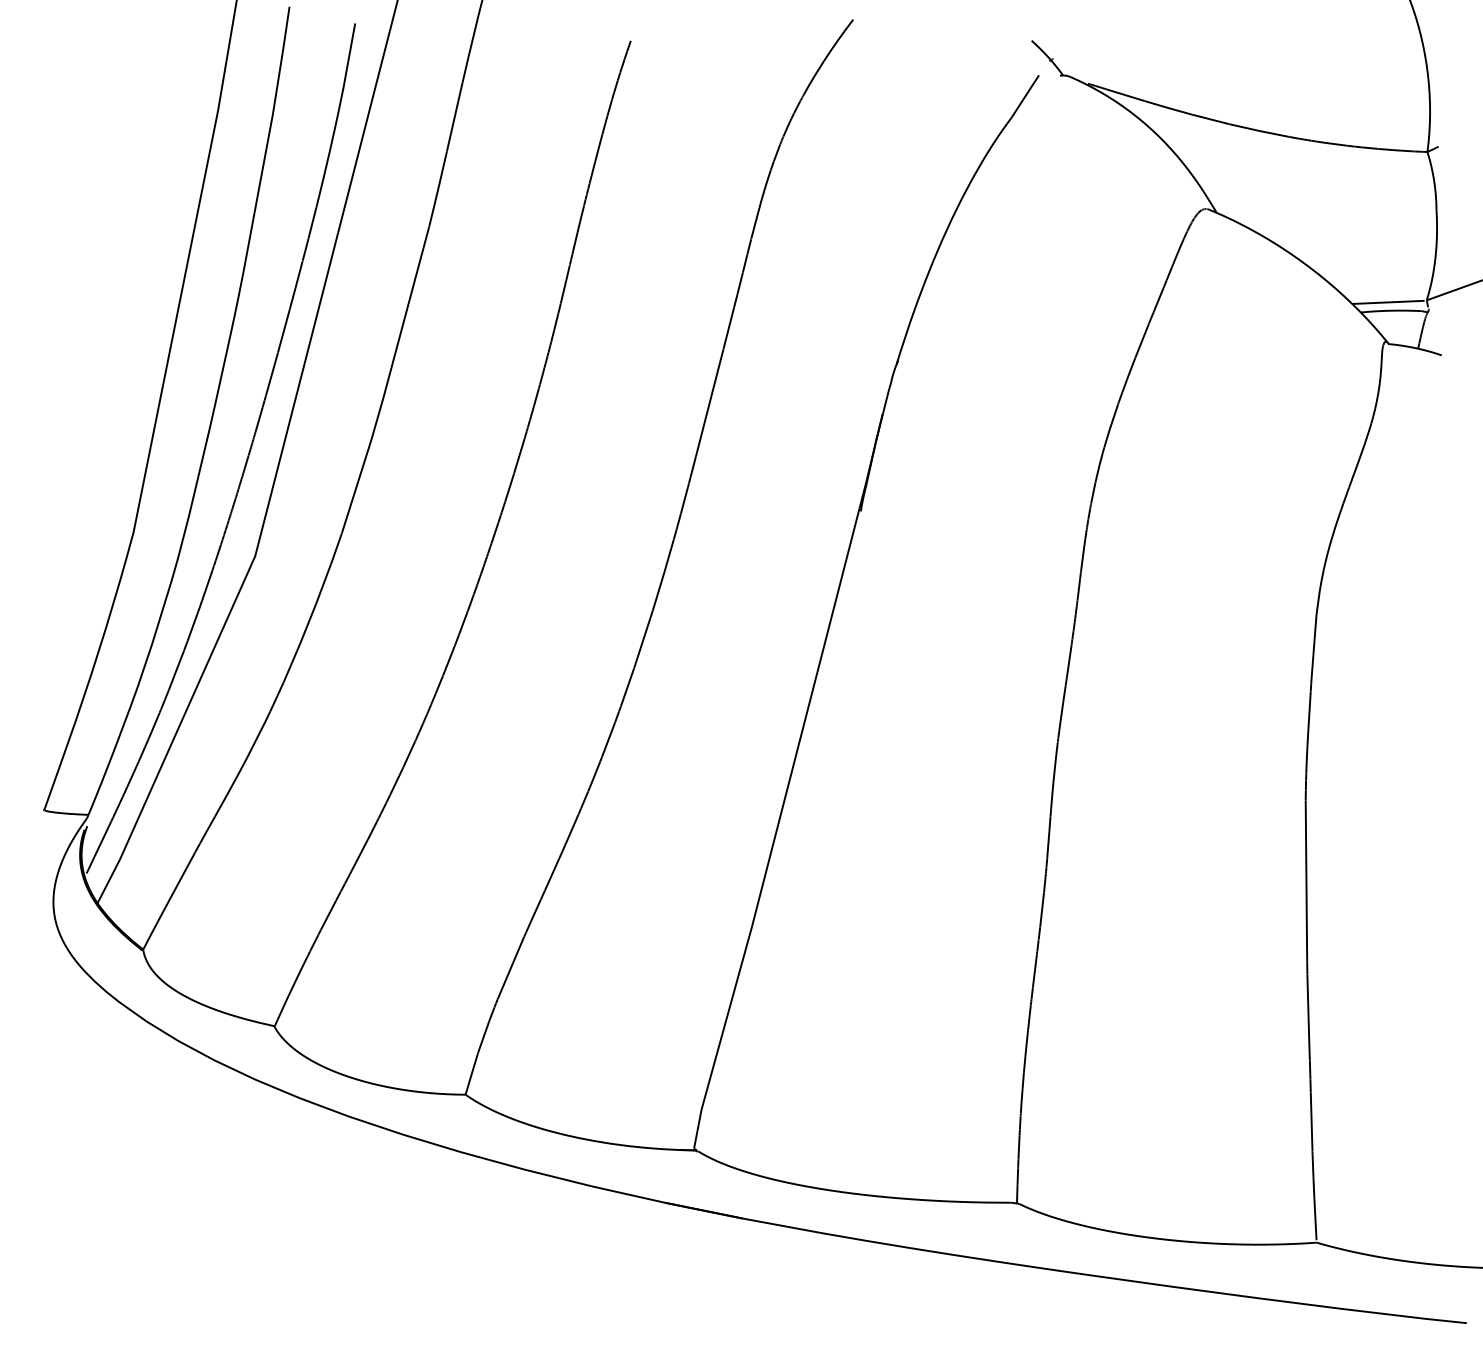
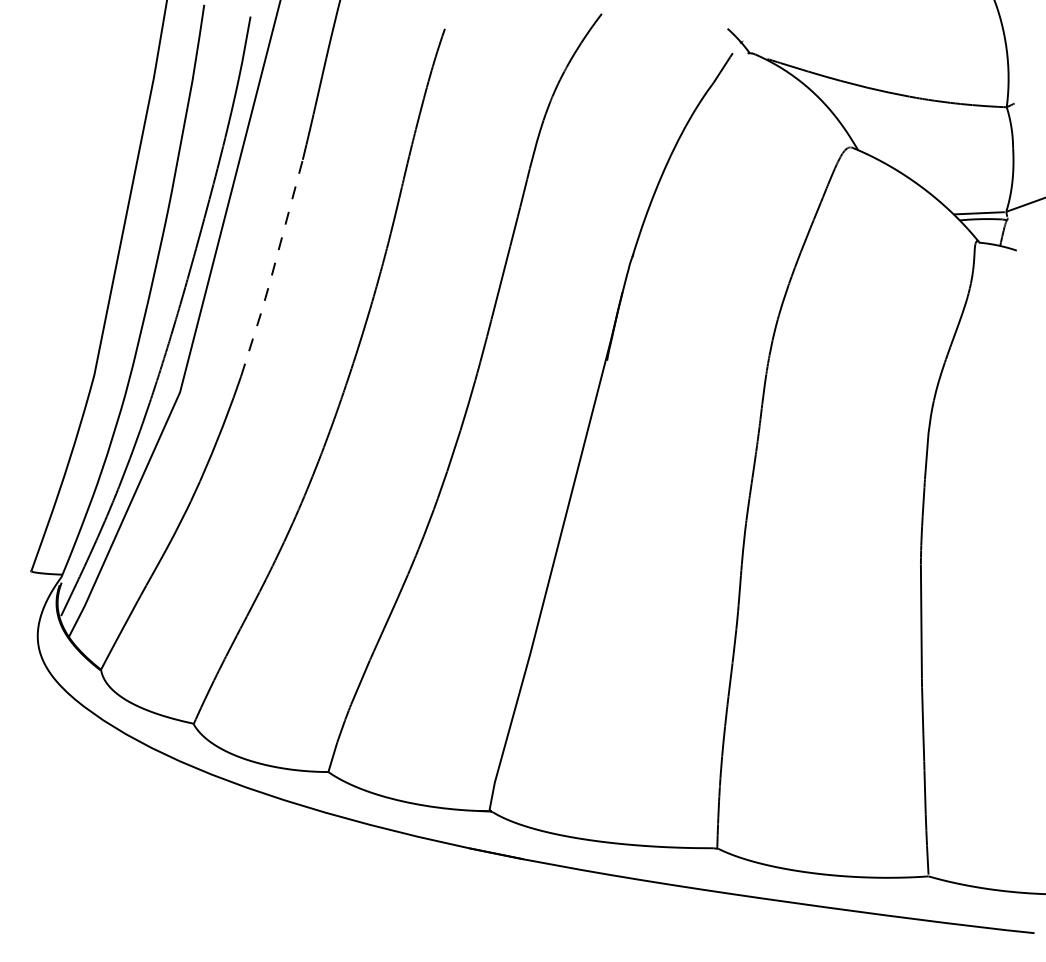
line: (387, 382) -> (273, 269), solid -> dashed

